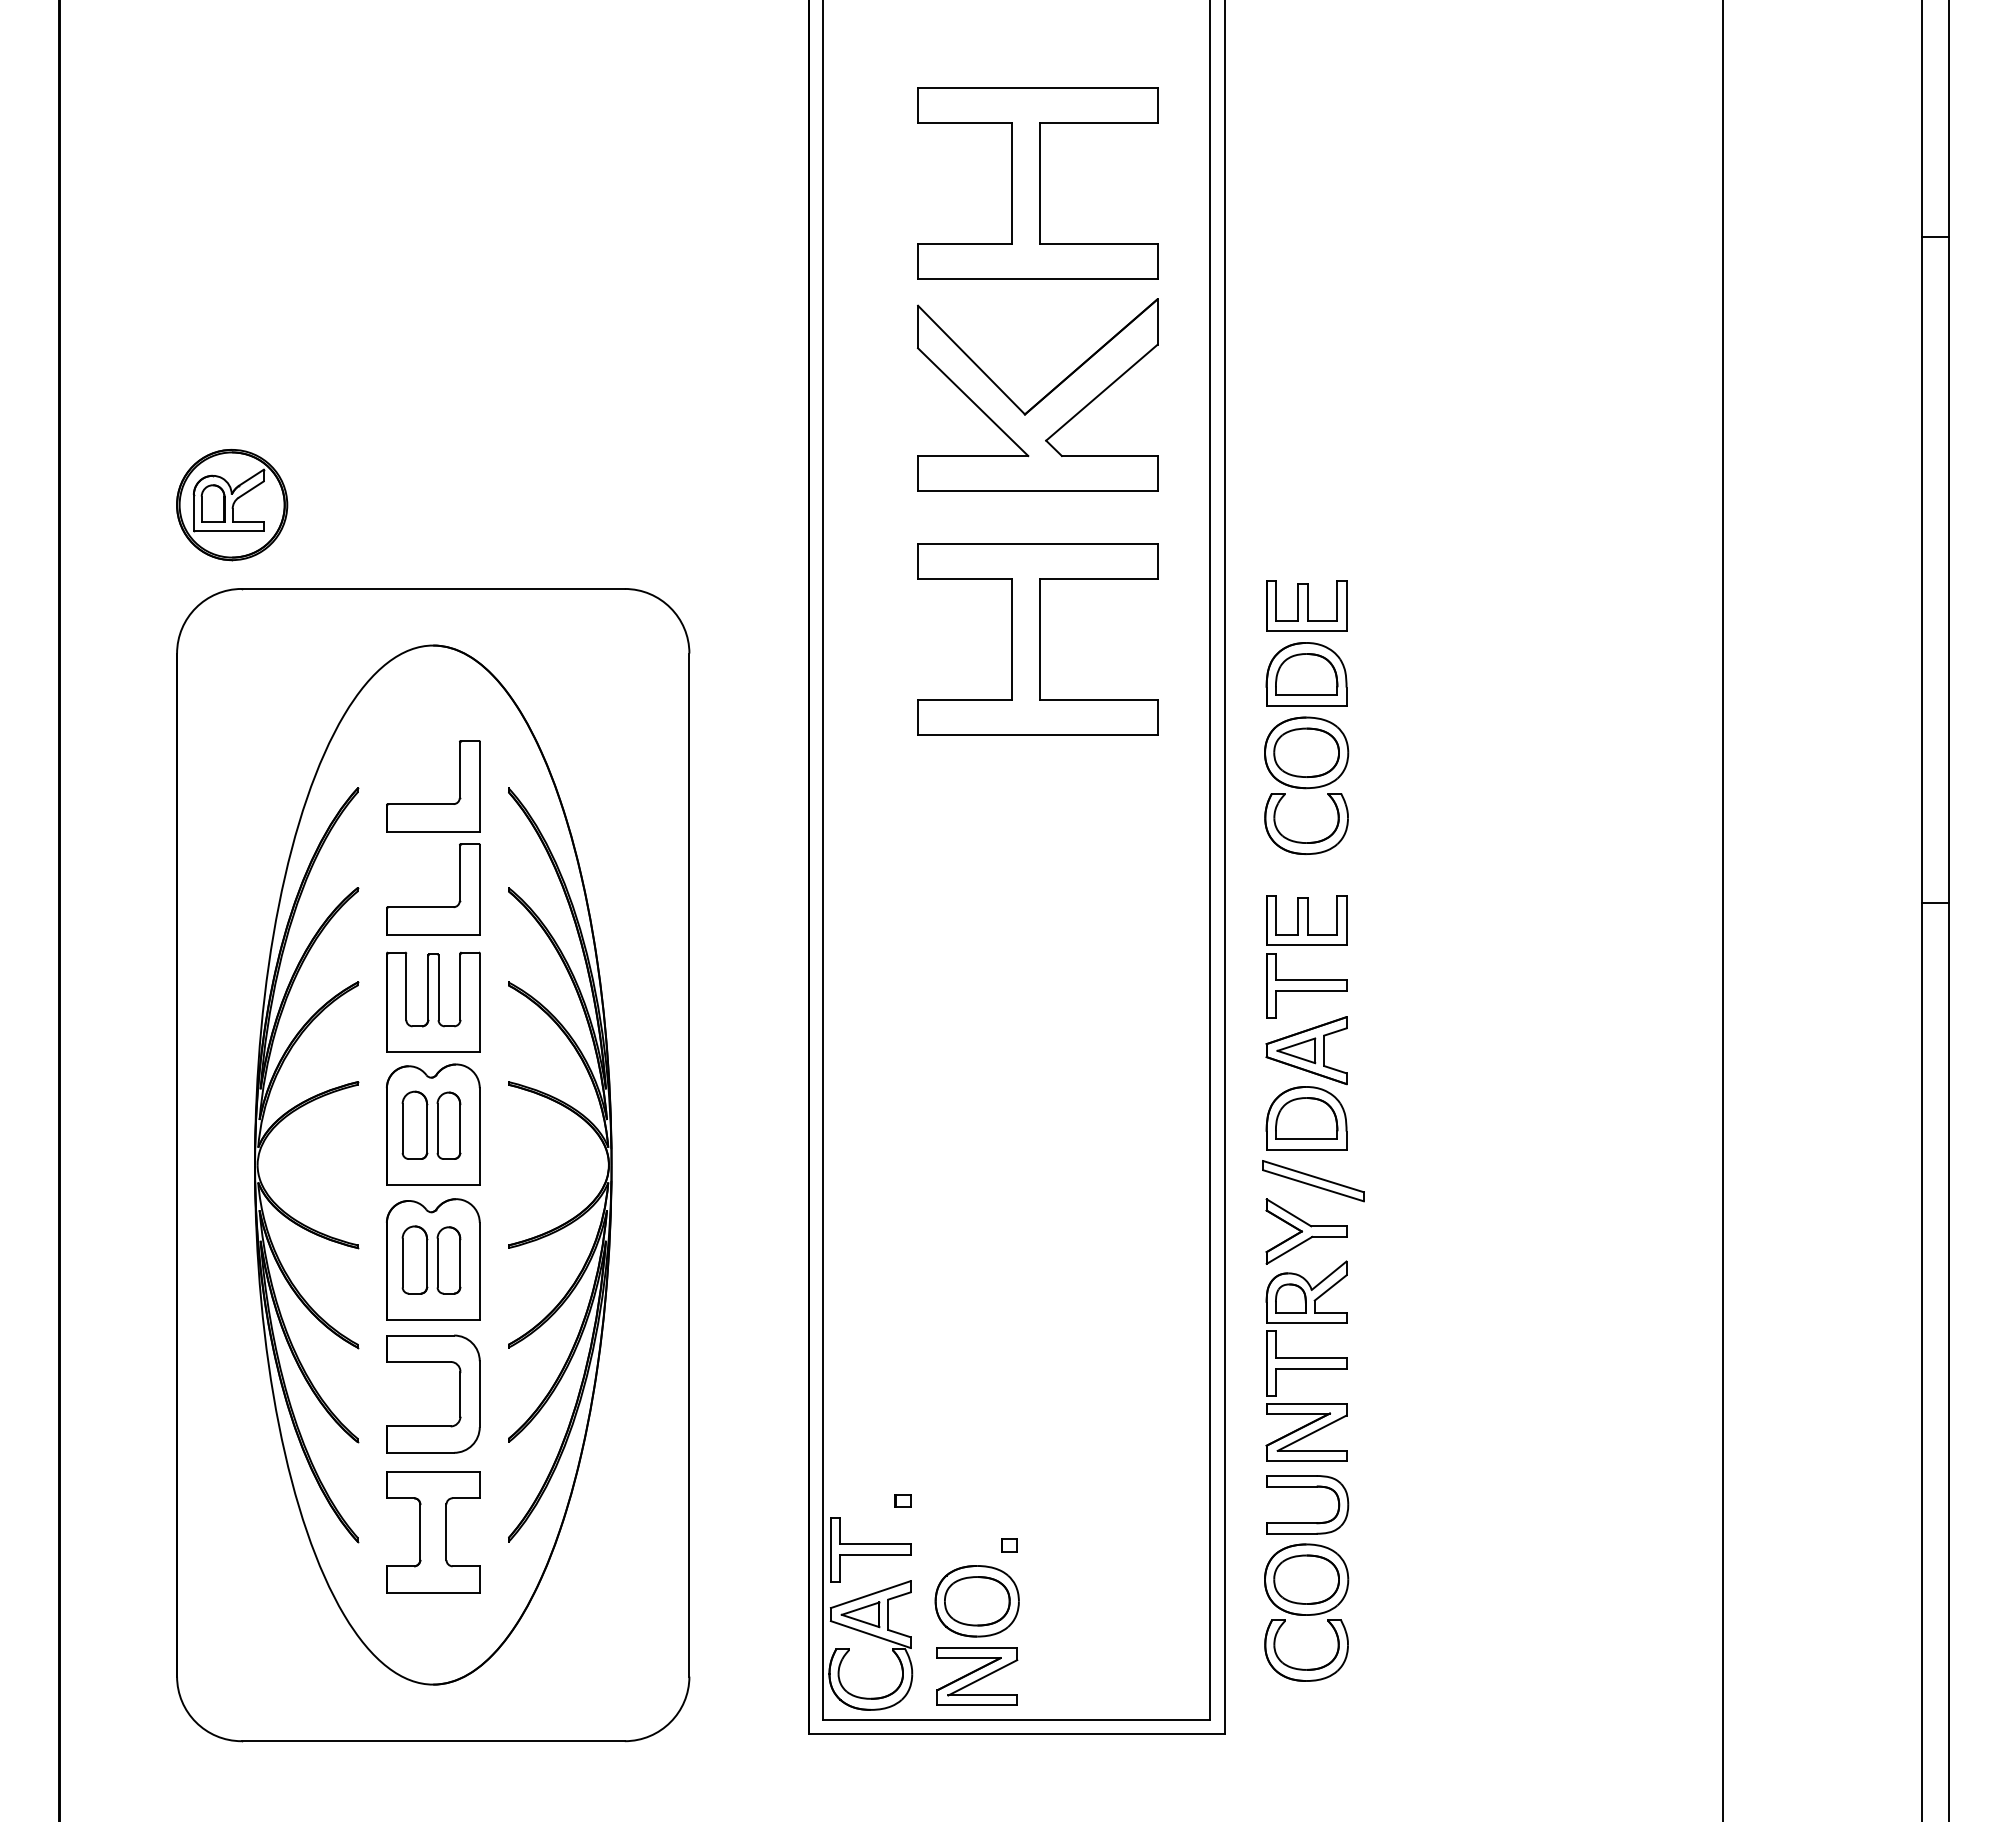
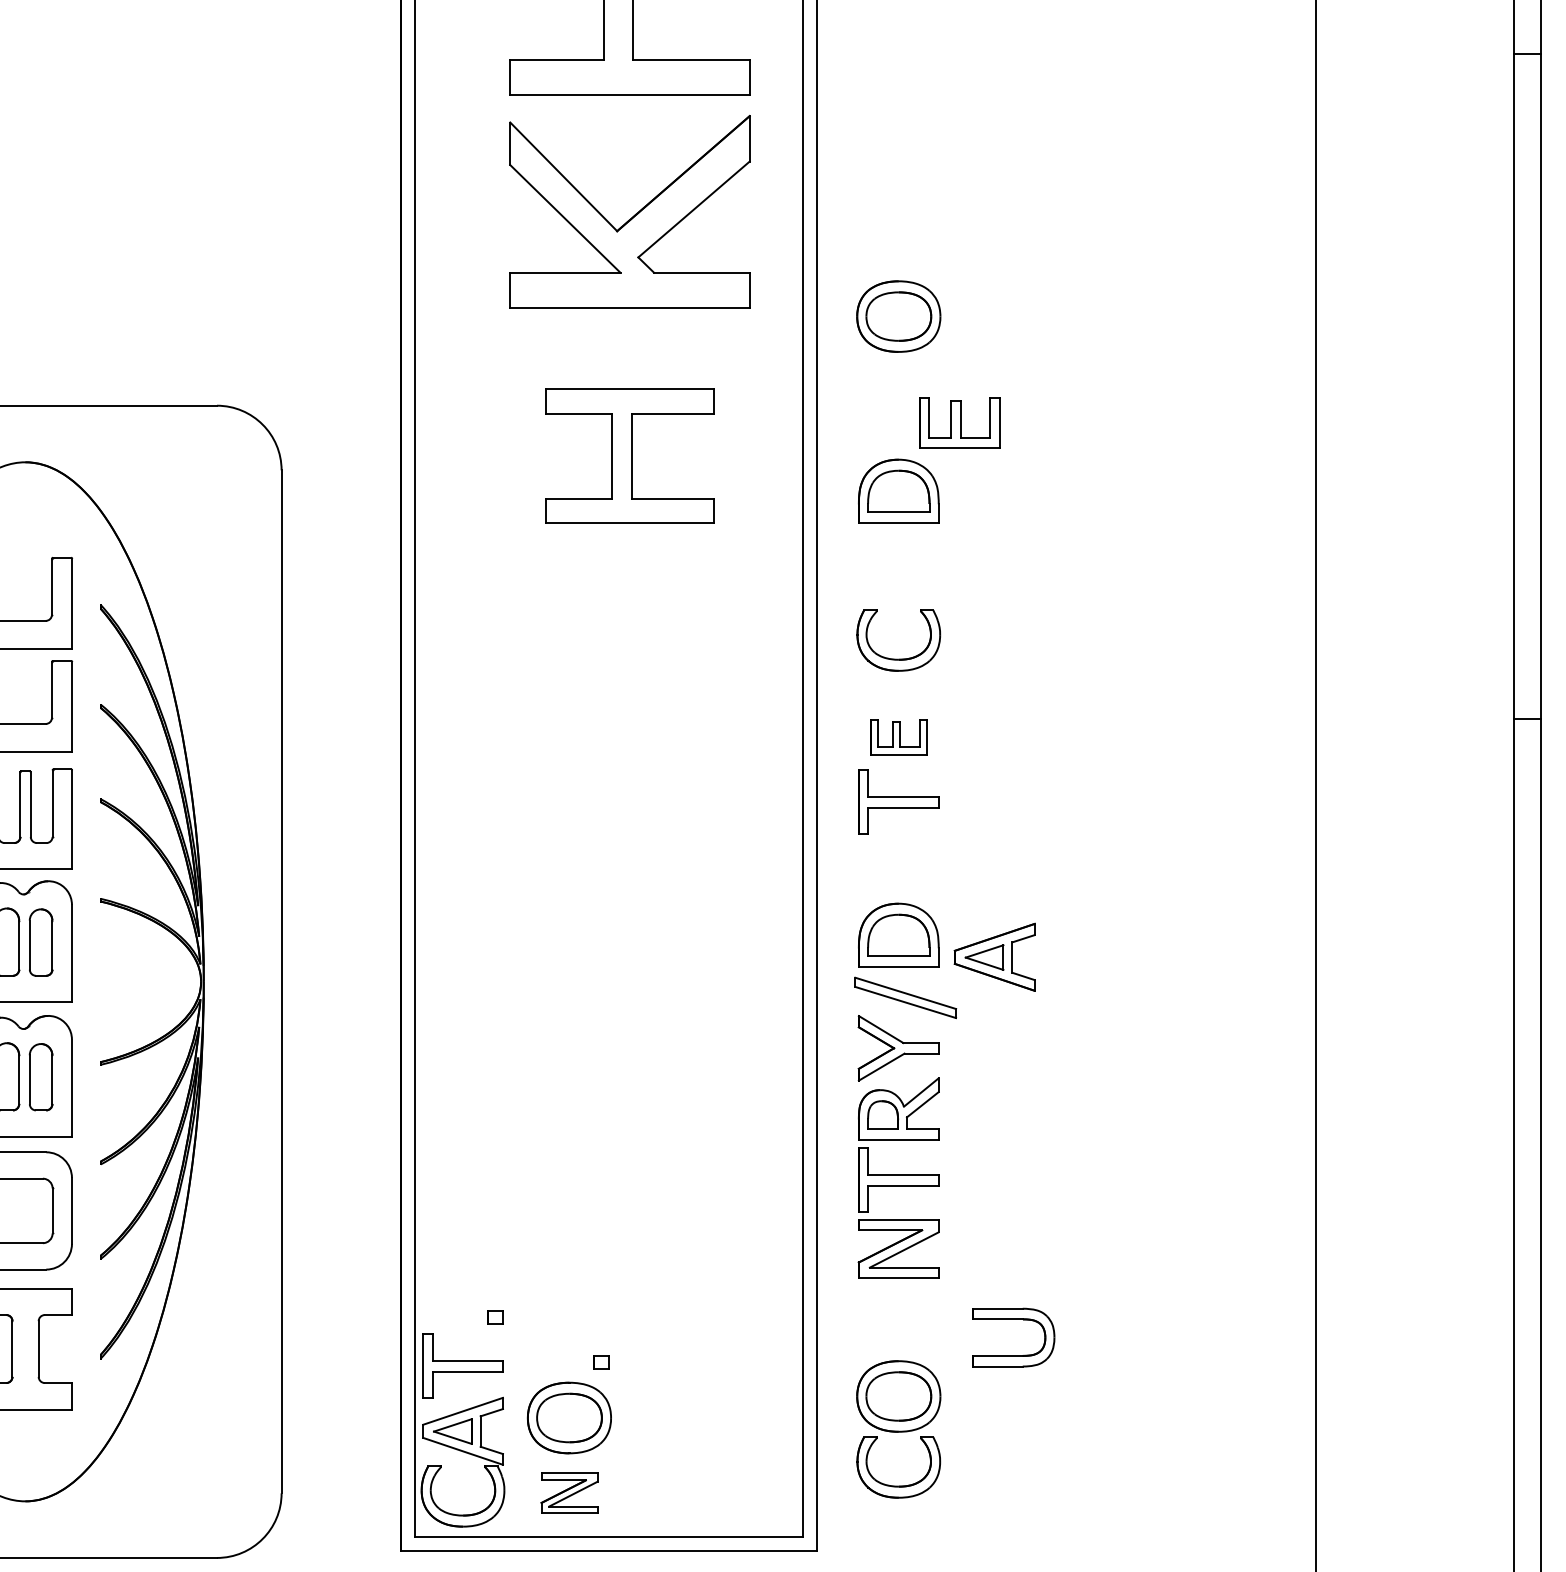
part: (1306, 605) -> (959, 422), moved
part: (1037, 639) -> (629, 456), size x0.7
part: (1306, 752) -> (898, 316), moved
part: (1306, 920) -> (898, 737), size x0.7
part: (1306, 1050) -> (994, 957), moved
part: (1307, 1487) -> (1013, 1320), moved
part: (977, 1676) -> (569, 1493), size x0.7

